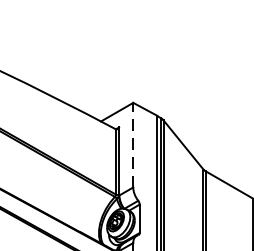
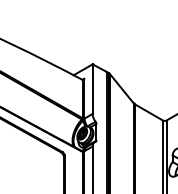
line: (133, 145) -> (92, 89), dashed -> solid

